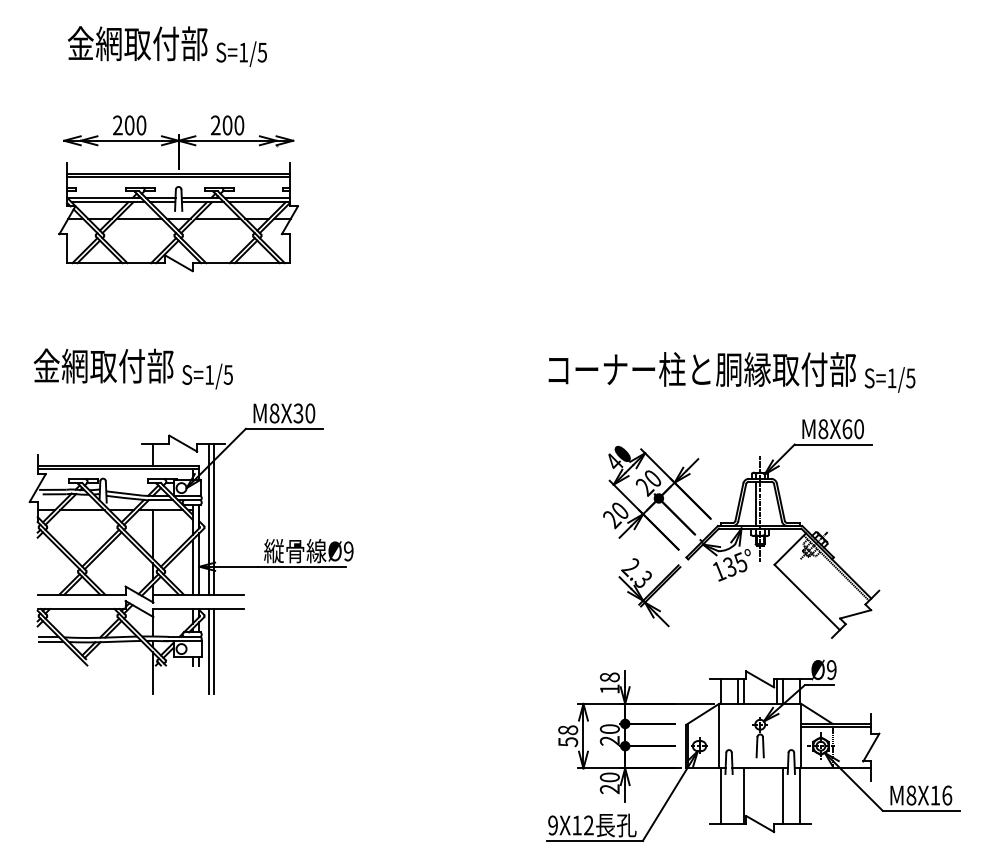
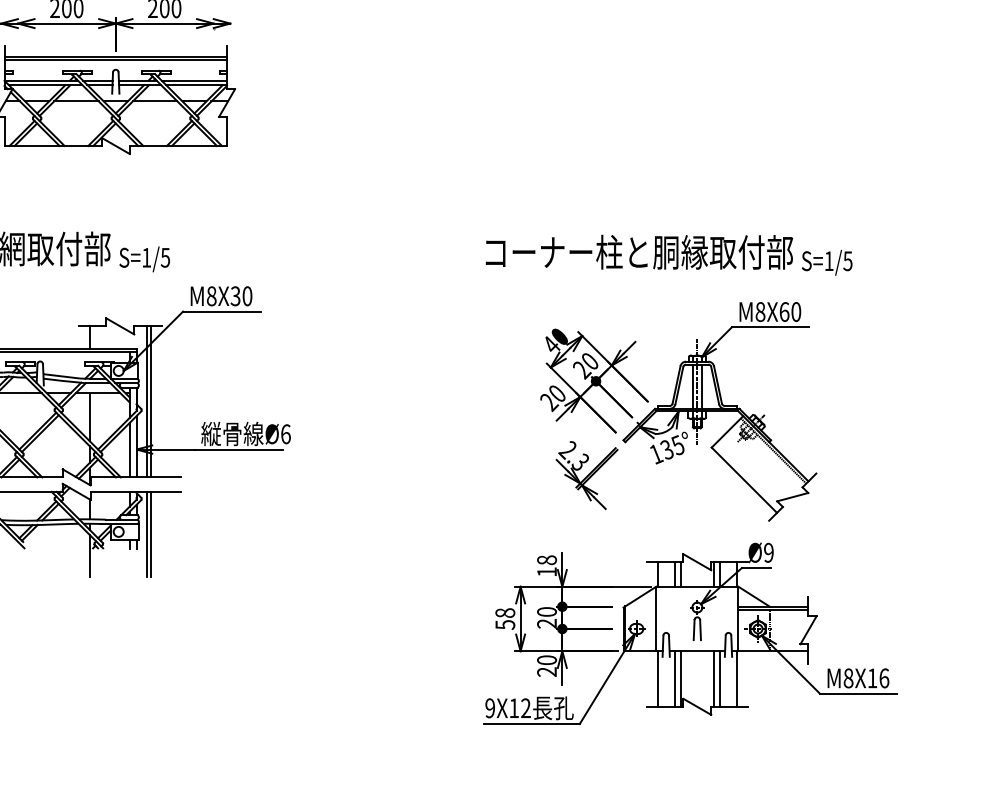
line: (764, 503) -> (701, 386), added
text: (348, 551) -> (285, 434), Ø9 -> Ø6
line: (737, 796) -> (674, 679), added
line: (776, 796) -> (713, 679), added

